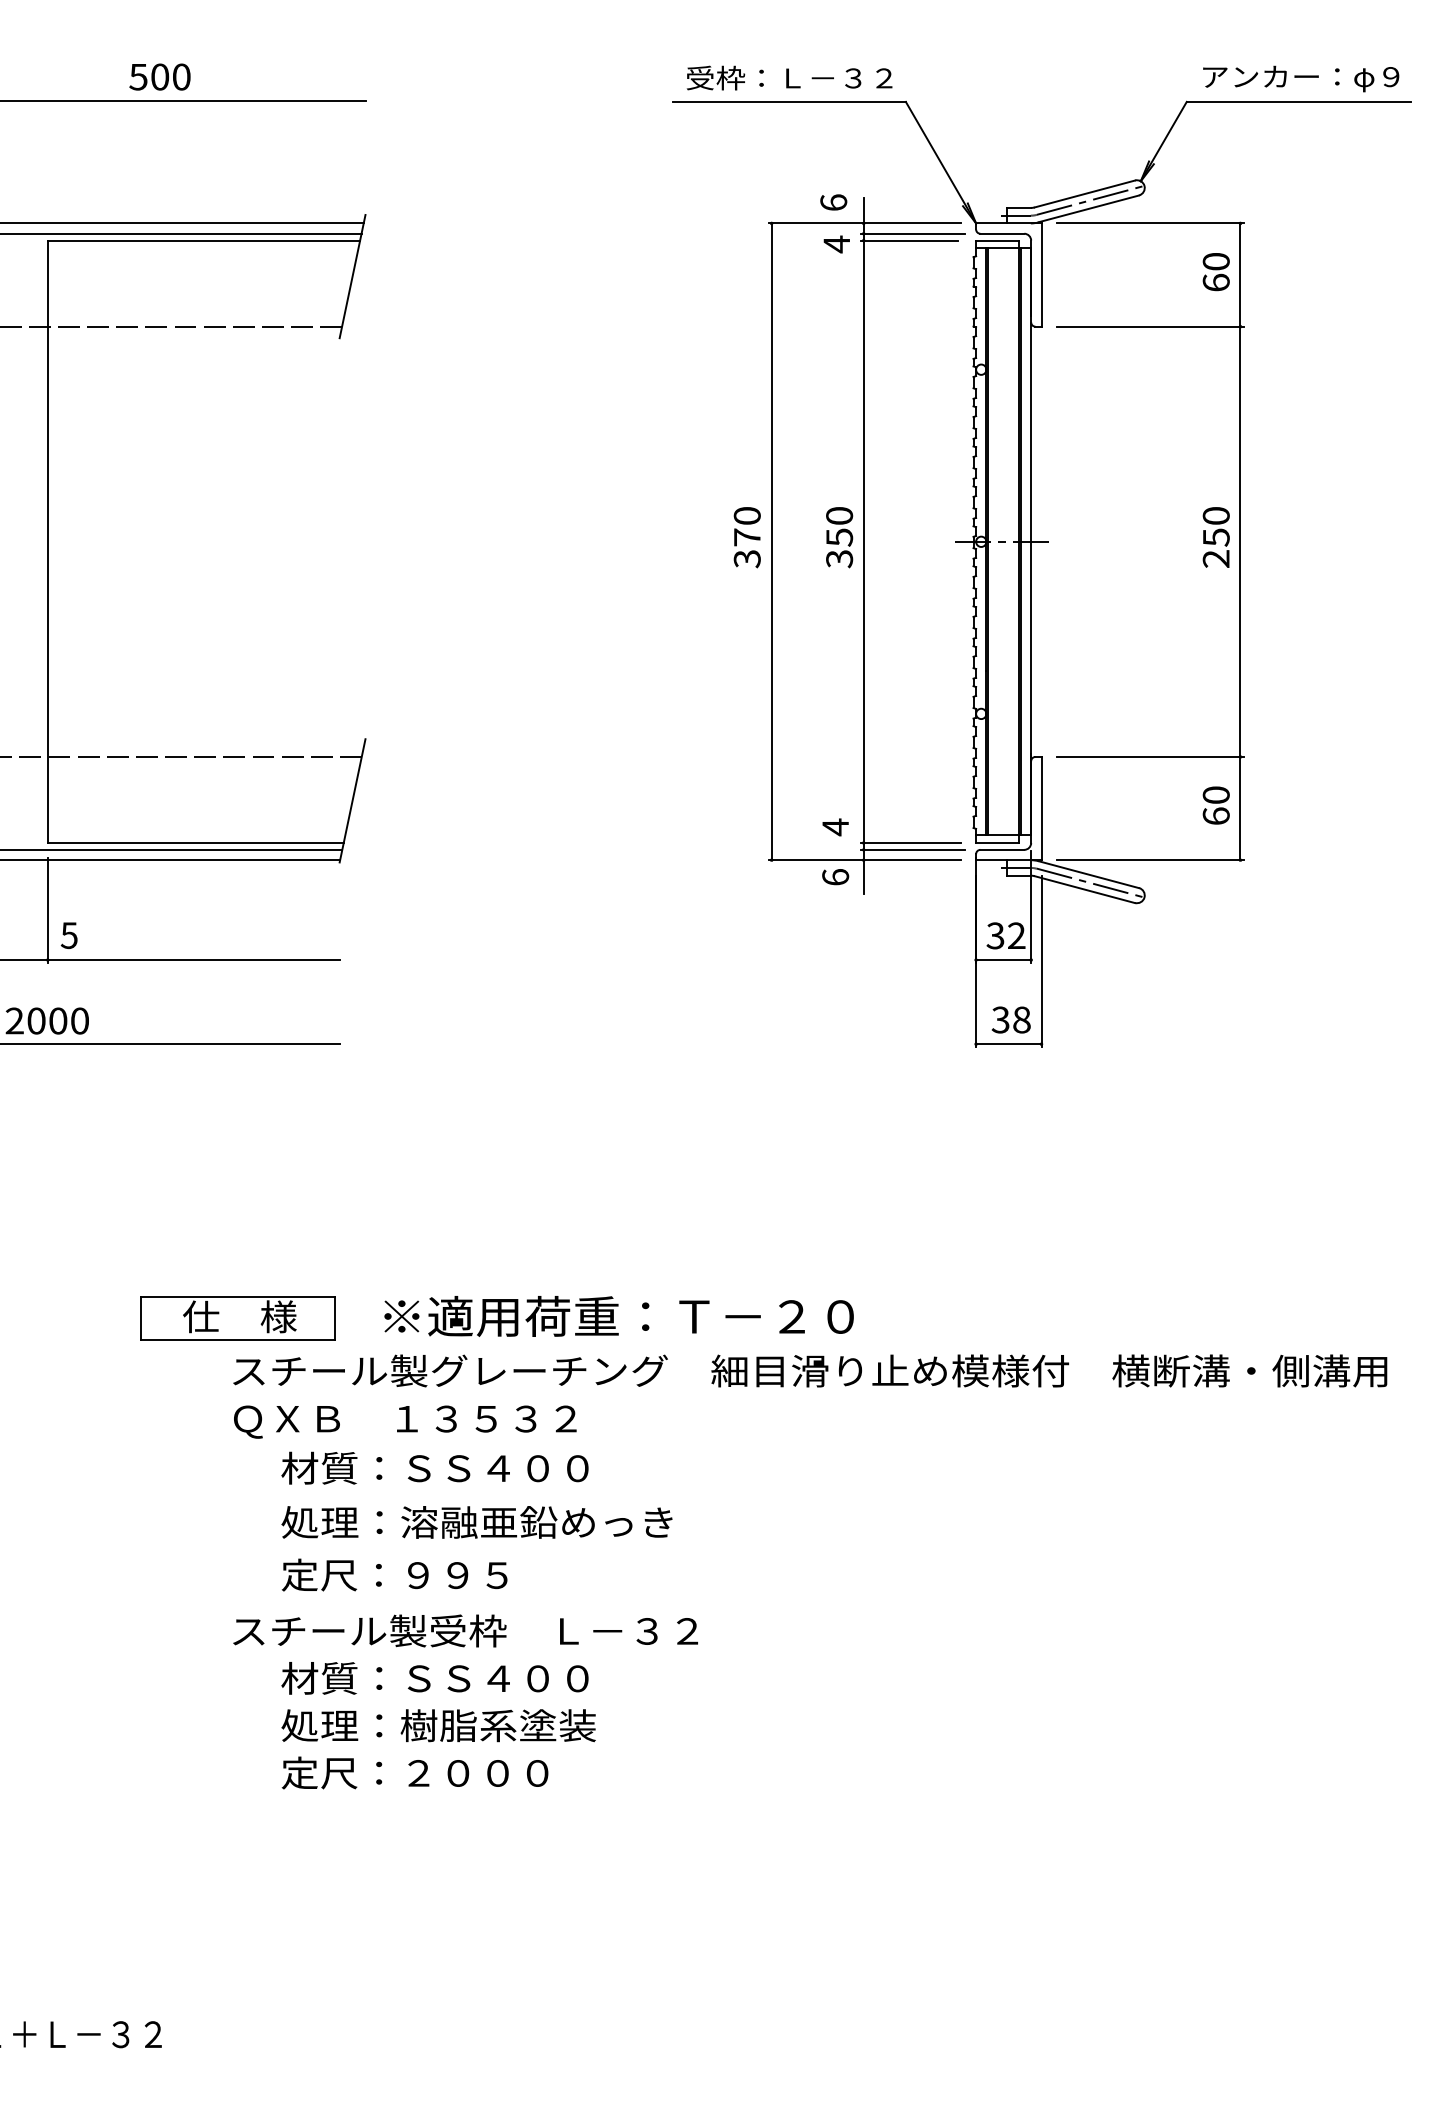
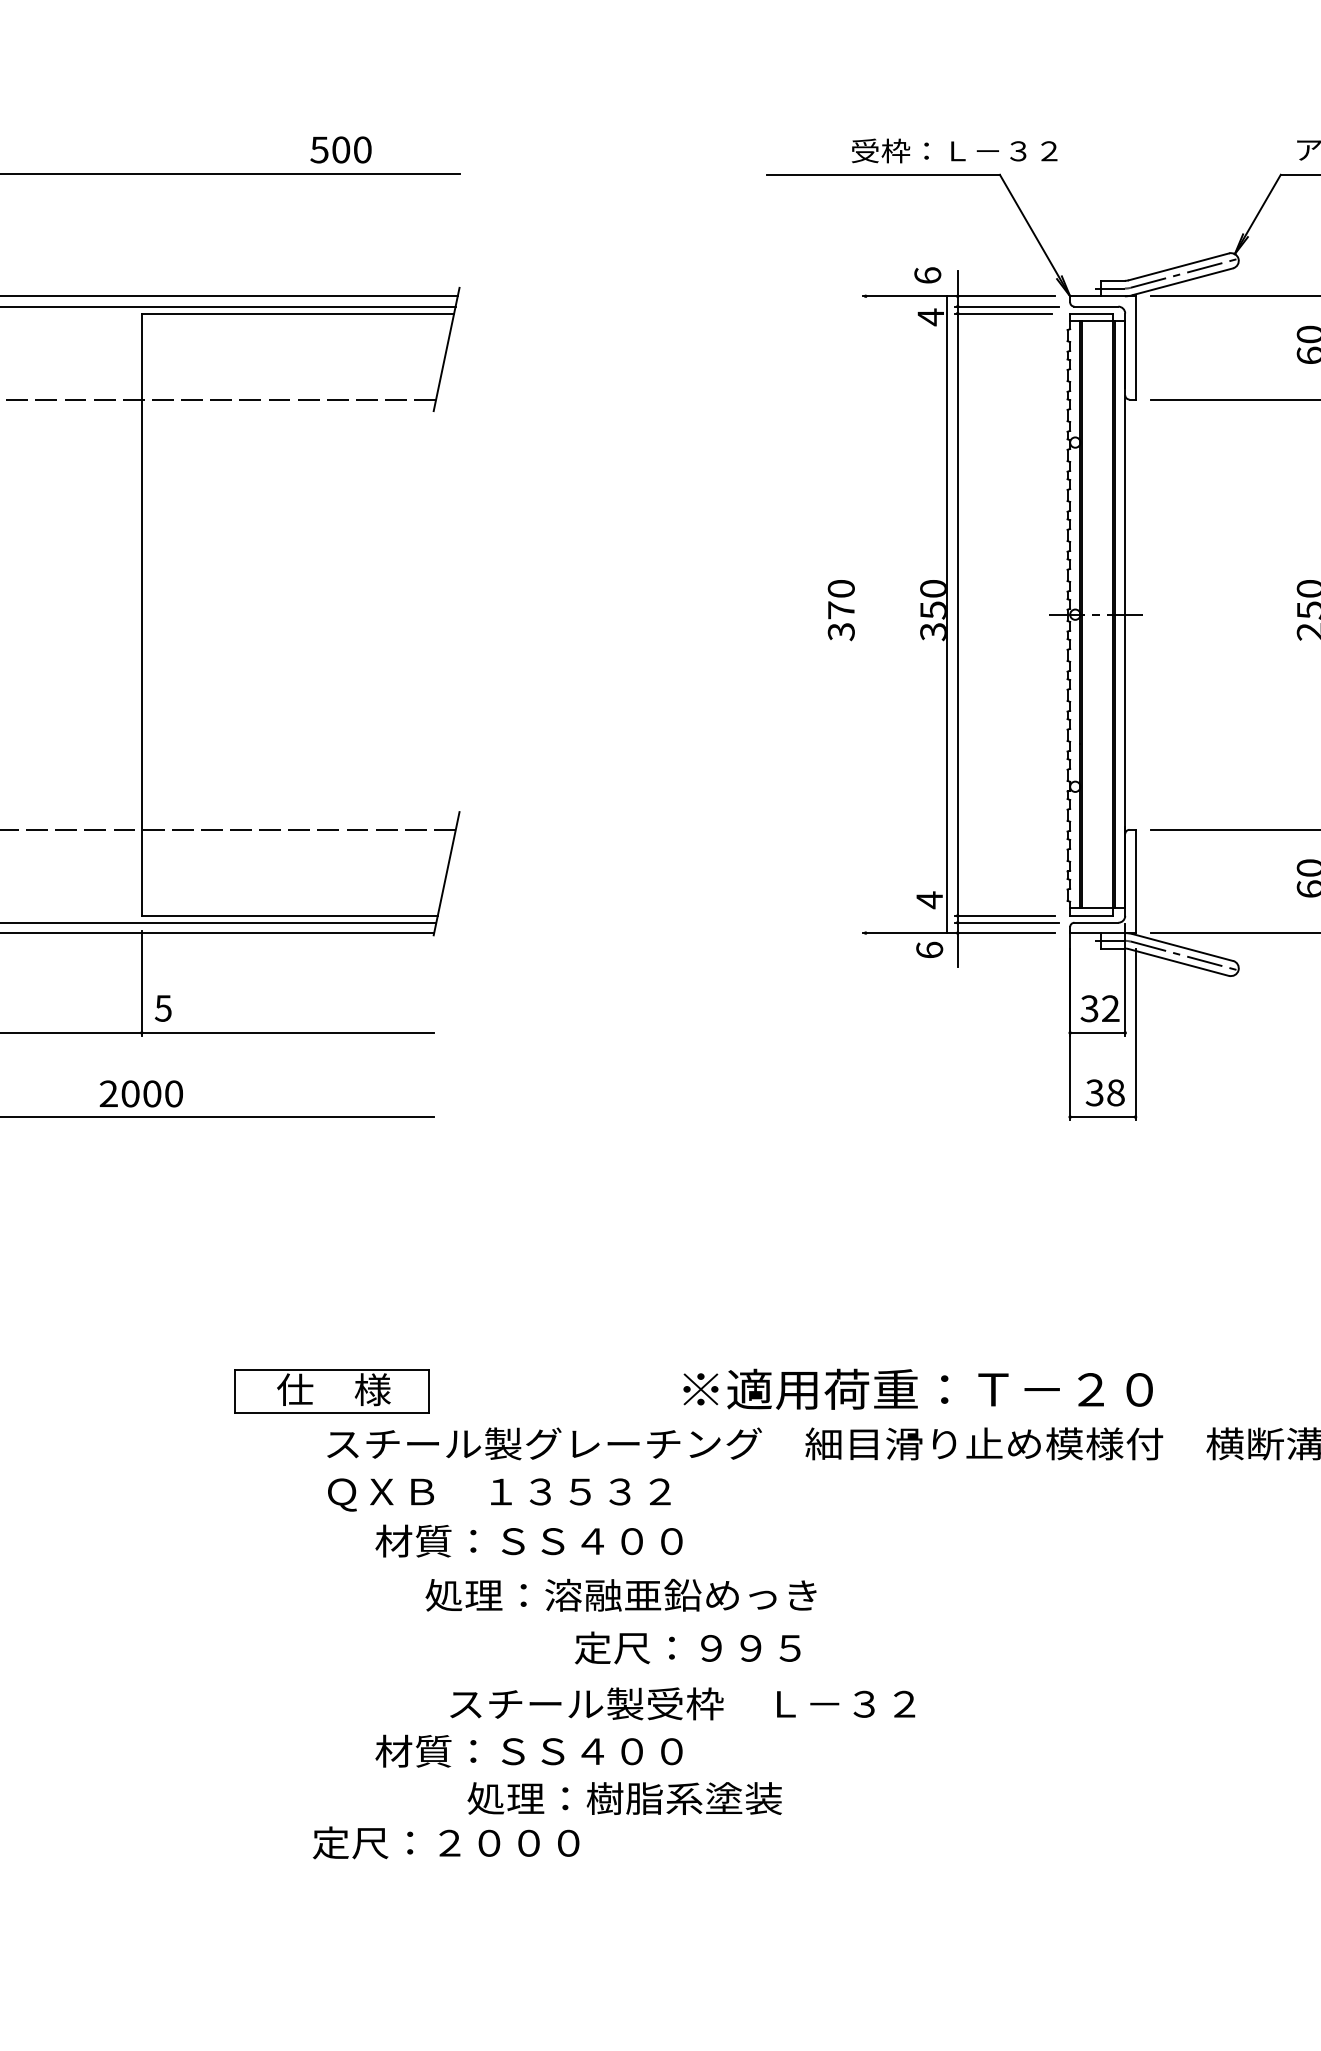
text: (159, 76) -> (340, 149), moved
text: (789, 77) -> (954, 150), moved
line: (771, 541) -> (946, 614), moved
text: (618, 1316) -> (917, 1389), moved
text: (476, 1522) -> (620, 1595), moved
text: (394, 1574) -> (687, 1647), moved
text: (465, 1630) -> (682, 1703), moved
text: (438, 1725) -> (624, 1798), moved
text: (414, 1772) -> (445, 1842), moved

